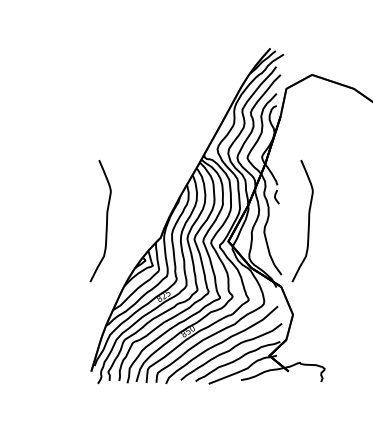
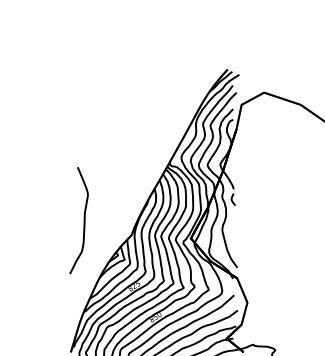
curve: (308, 221) -> (260, 220), removed

